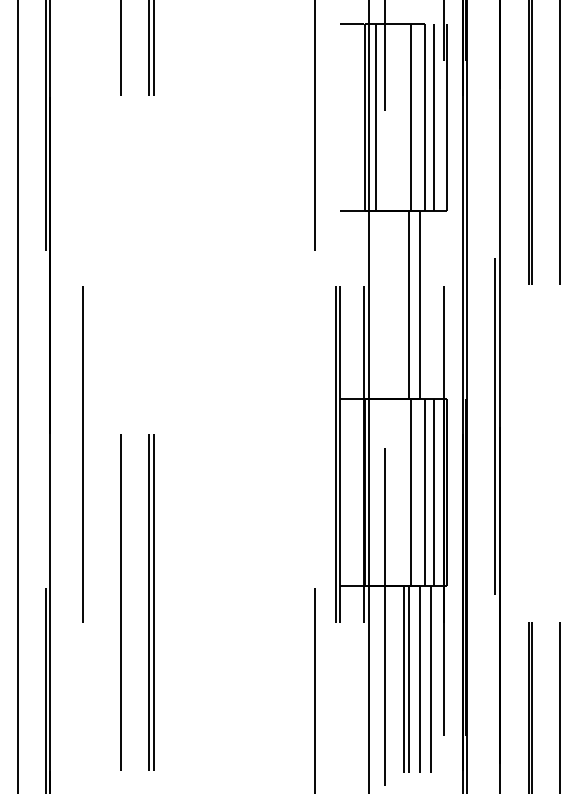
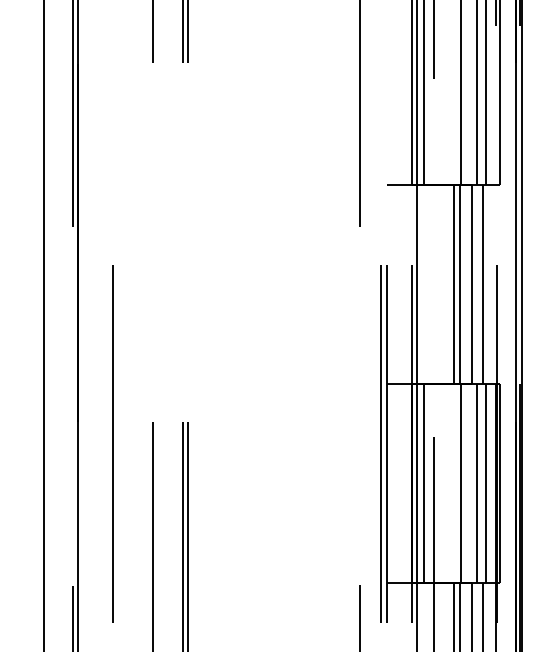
line: (403, 304) -> (453, 284), added
line: (431, 304) -> (483, 284), added
line: (376, 491) -> (424, 482), added

